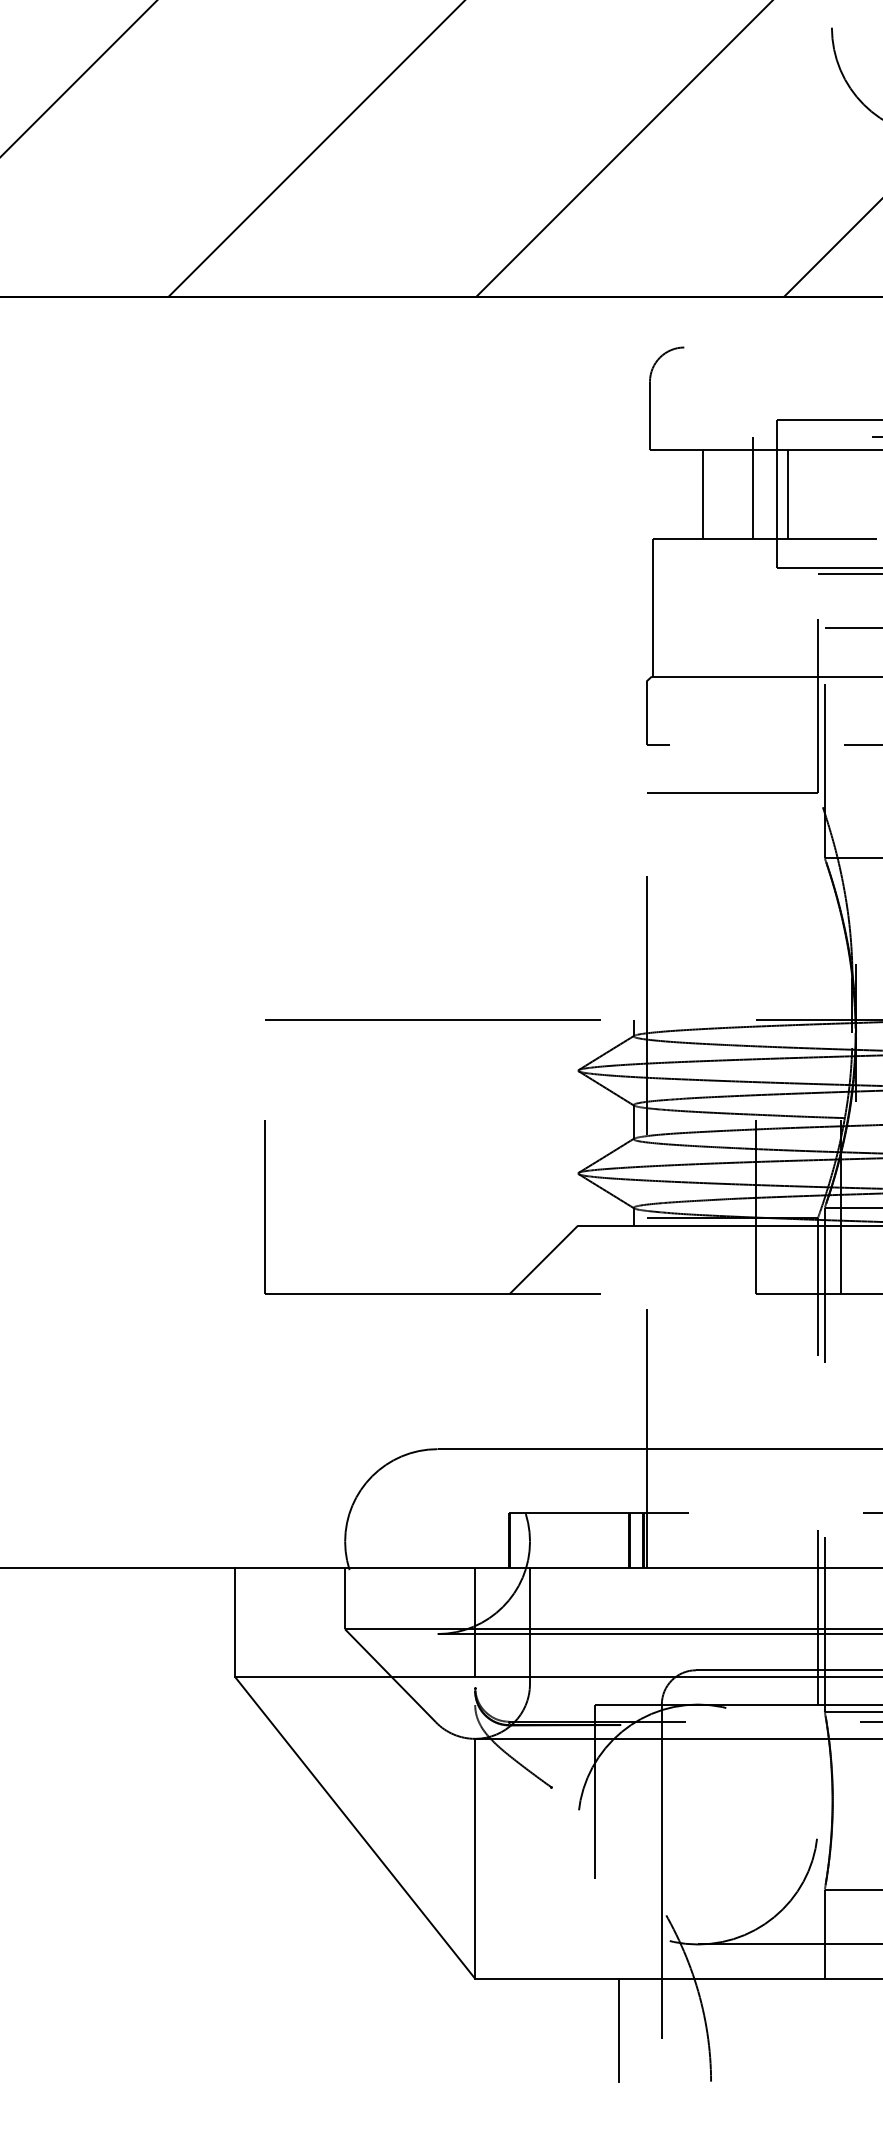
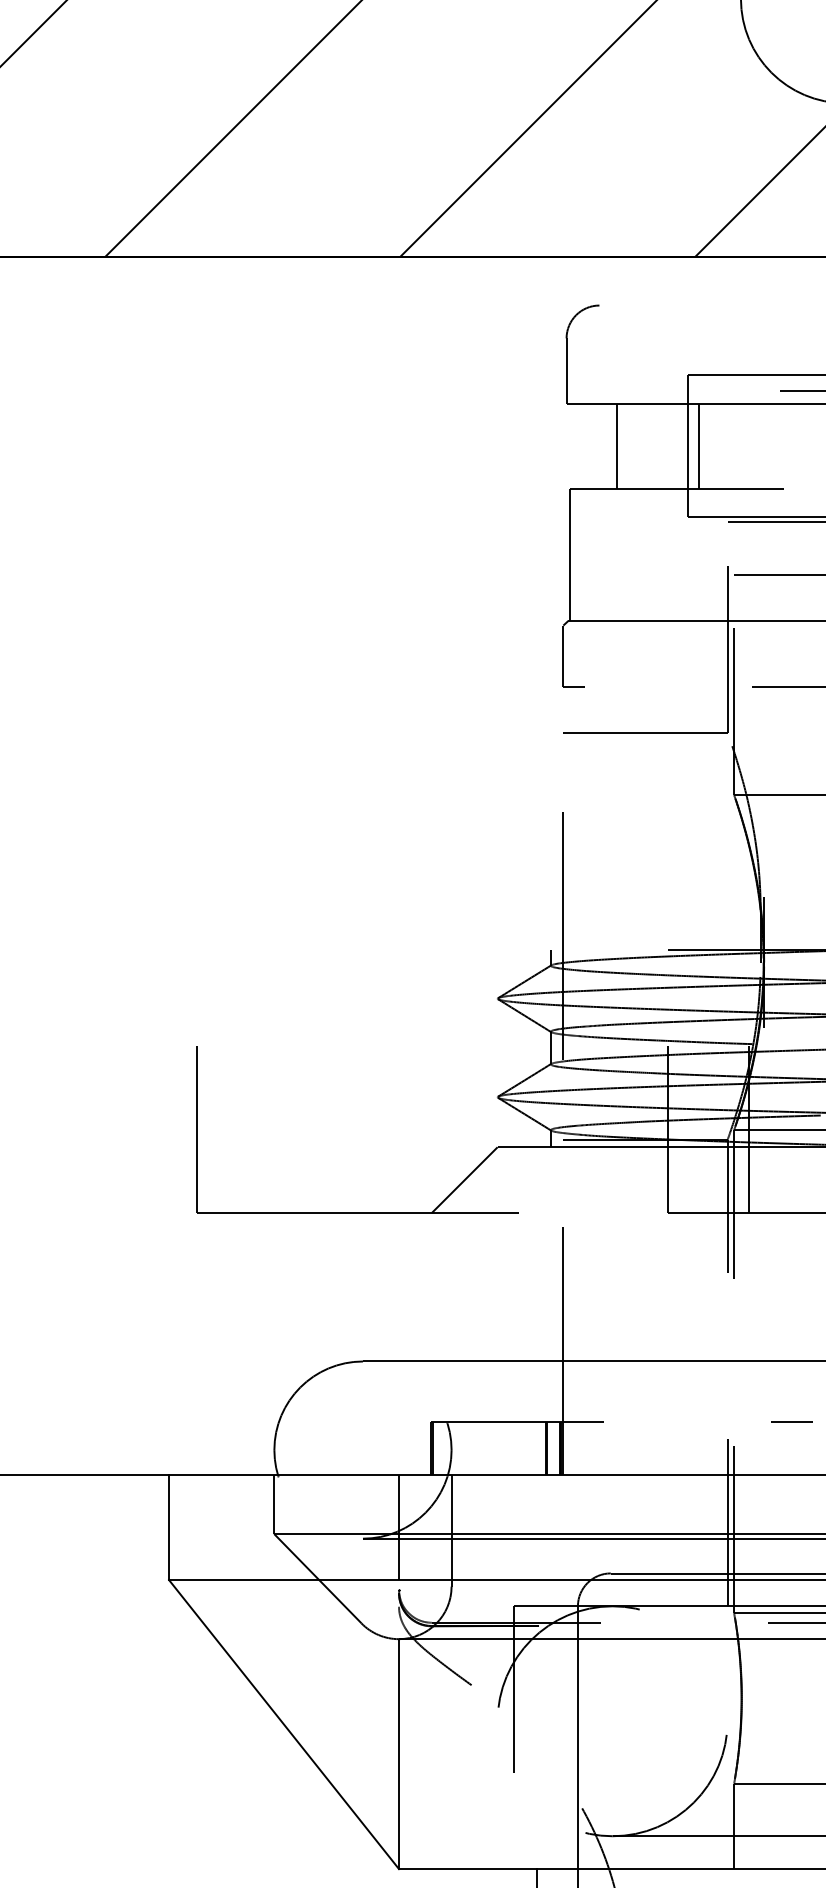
line: (752, 487) -> (664, 439), removed
line: (432, 1019) -> (358, 949), removed

